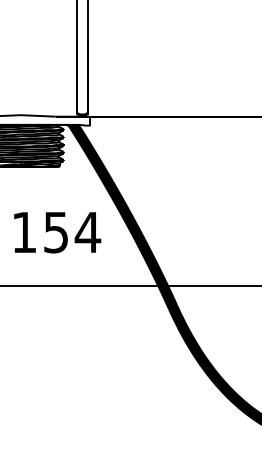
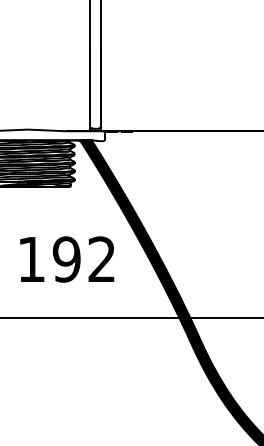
text: (72, 232) -> (84, 259), 154 -> 192

